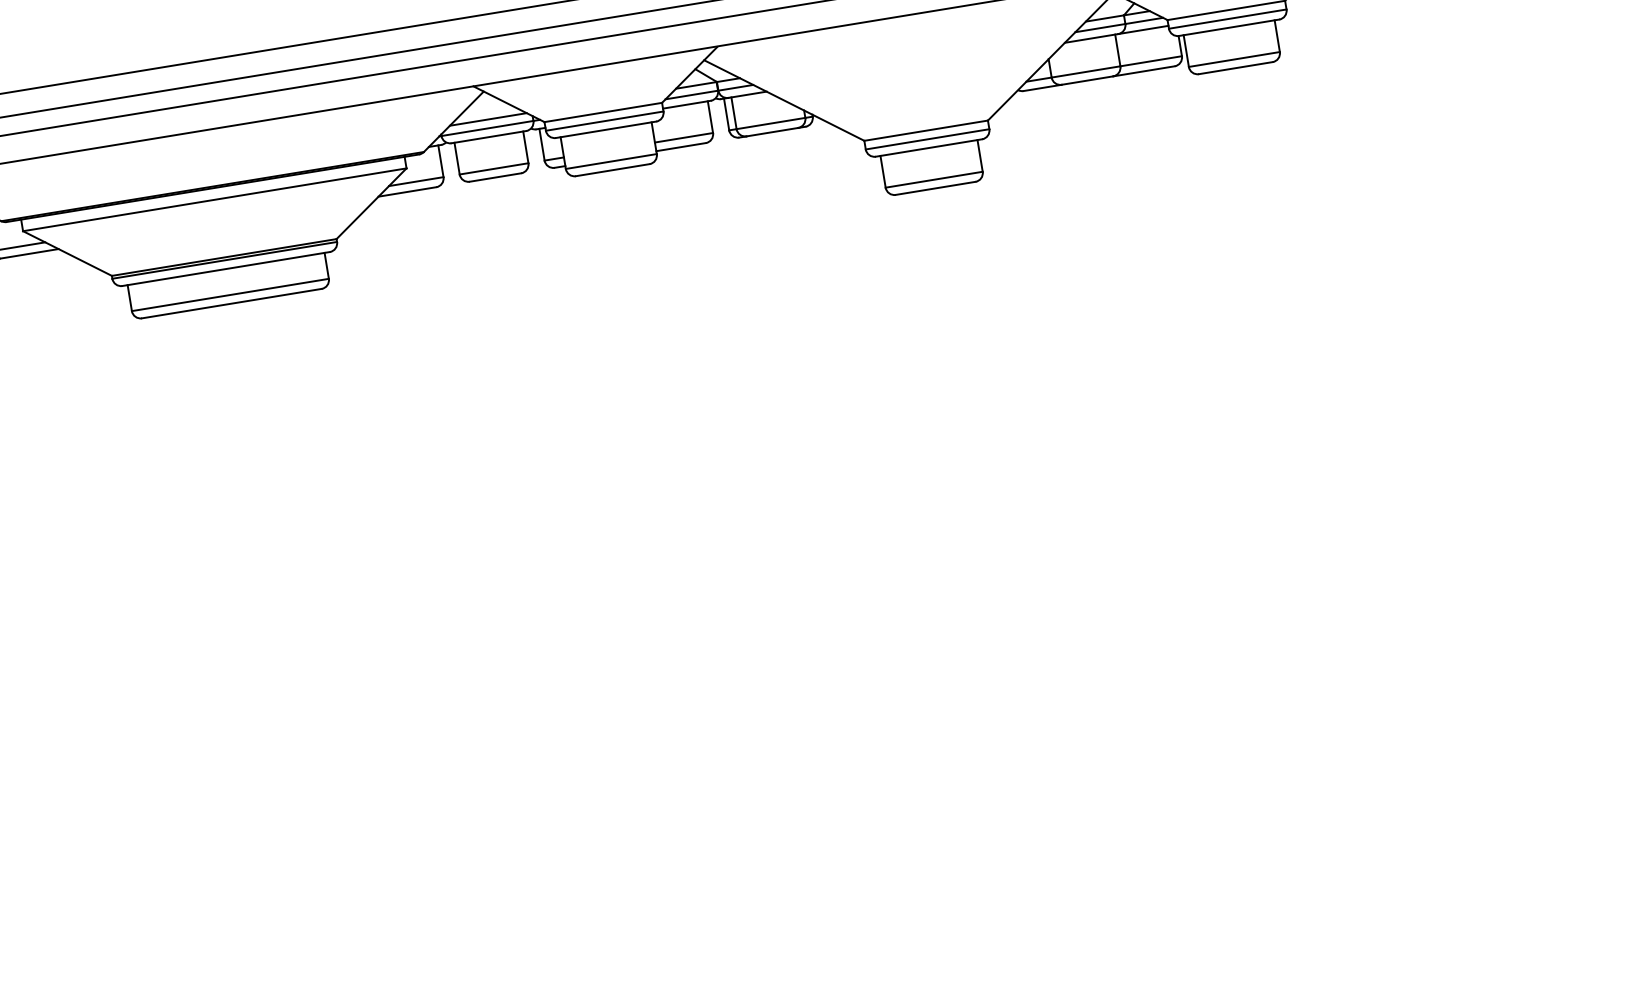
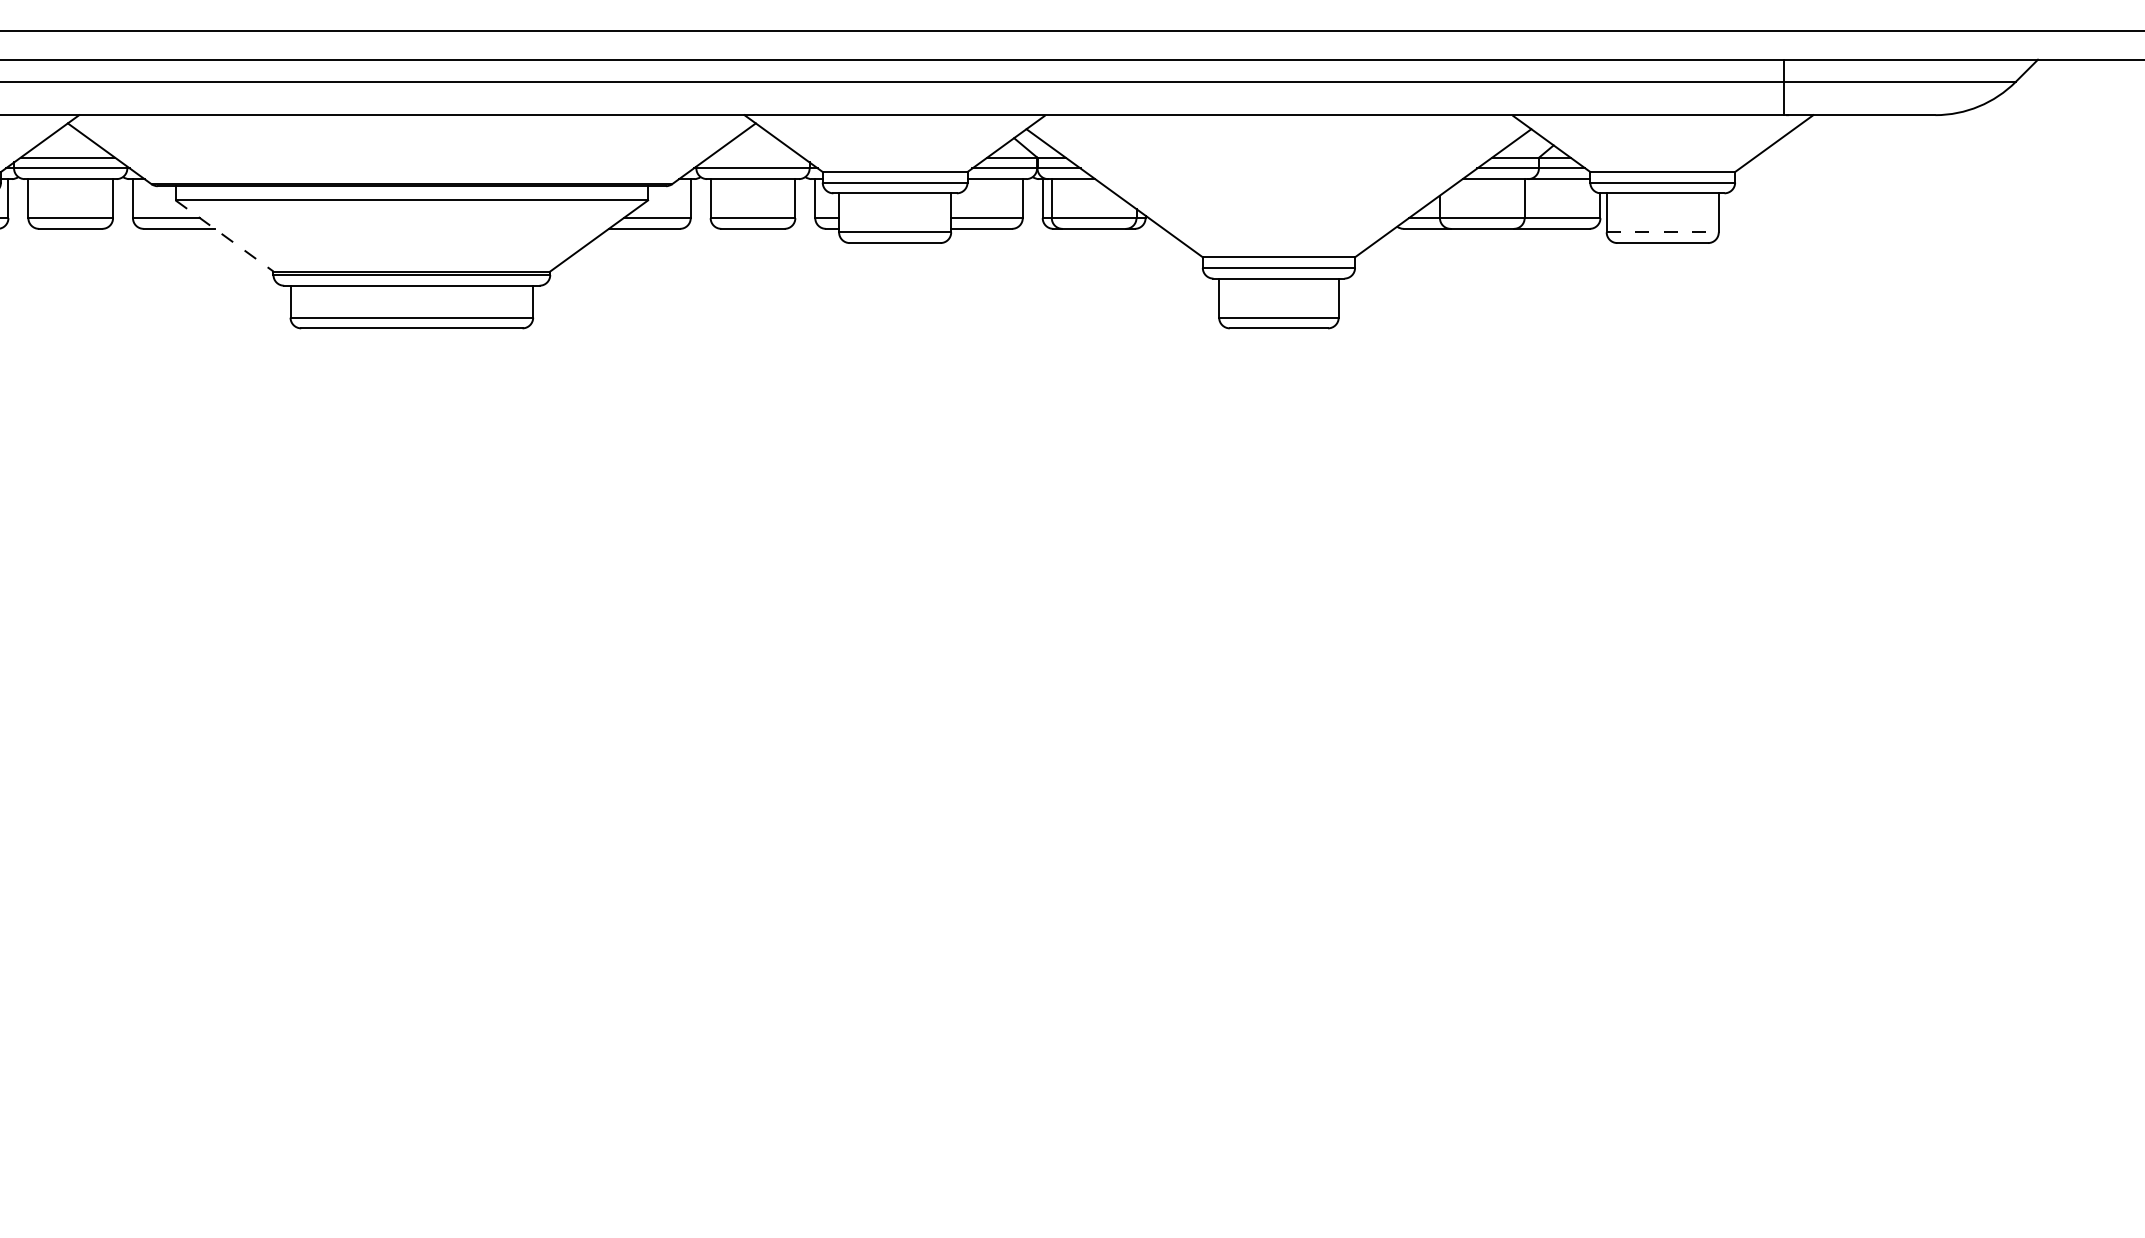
line: (1235, 59) -> (1663, 232), solid -> dashed
line: (488, 119) -> (755, 157), removed
line: (67, 253) -> (224, 236), solid -> dashed

